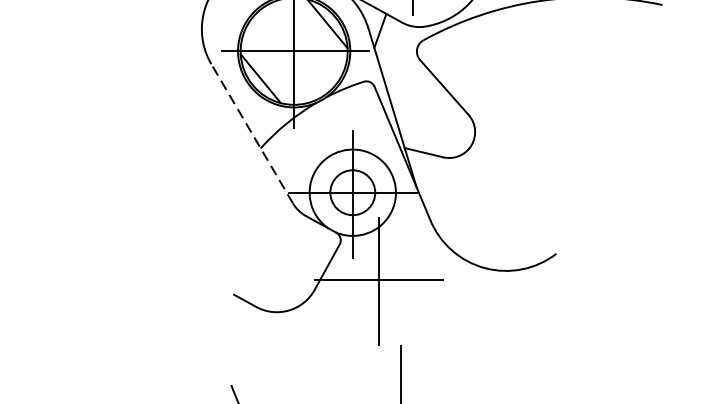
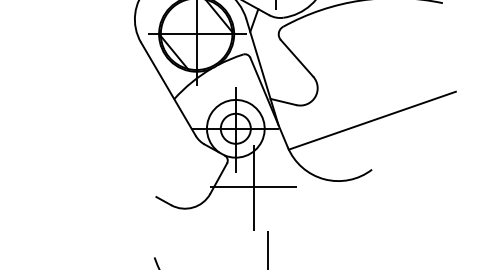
line: (252, 133) -> (168, 89), dashed -> solid
line: (555, 180) -> (371, 120), added

